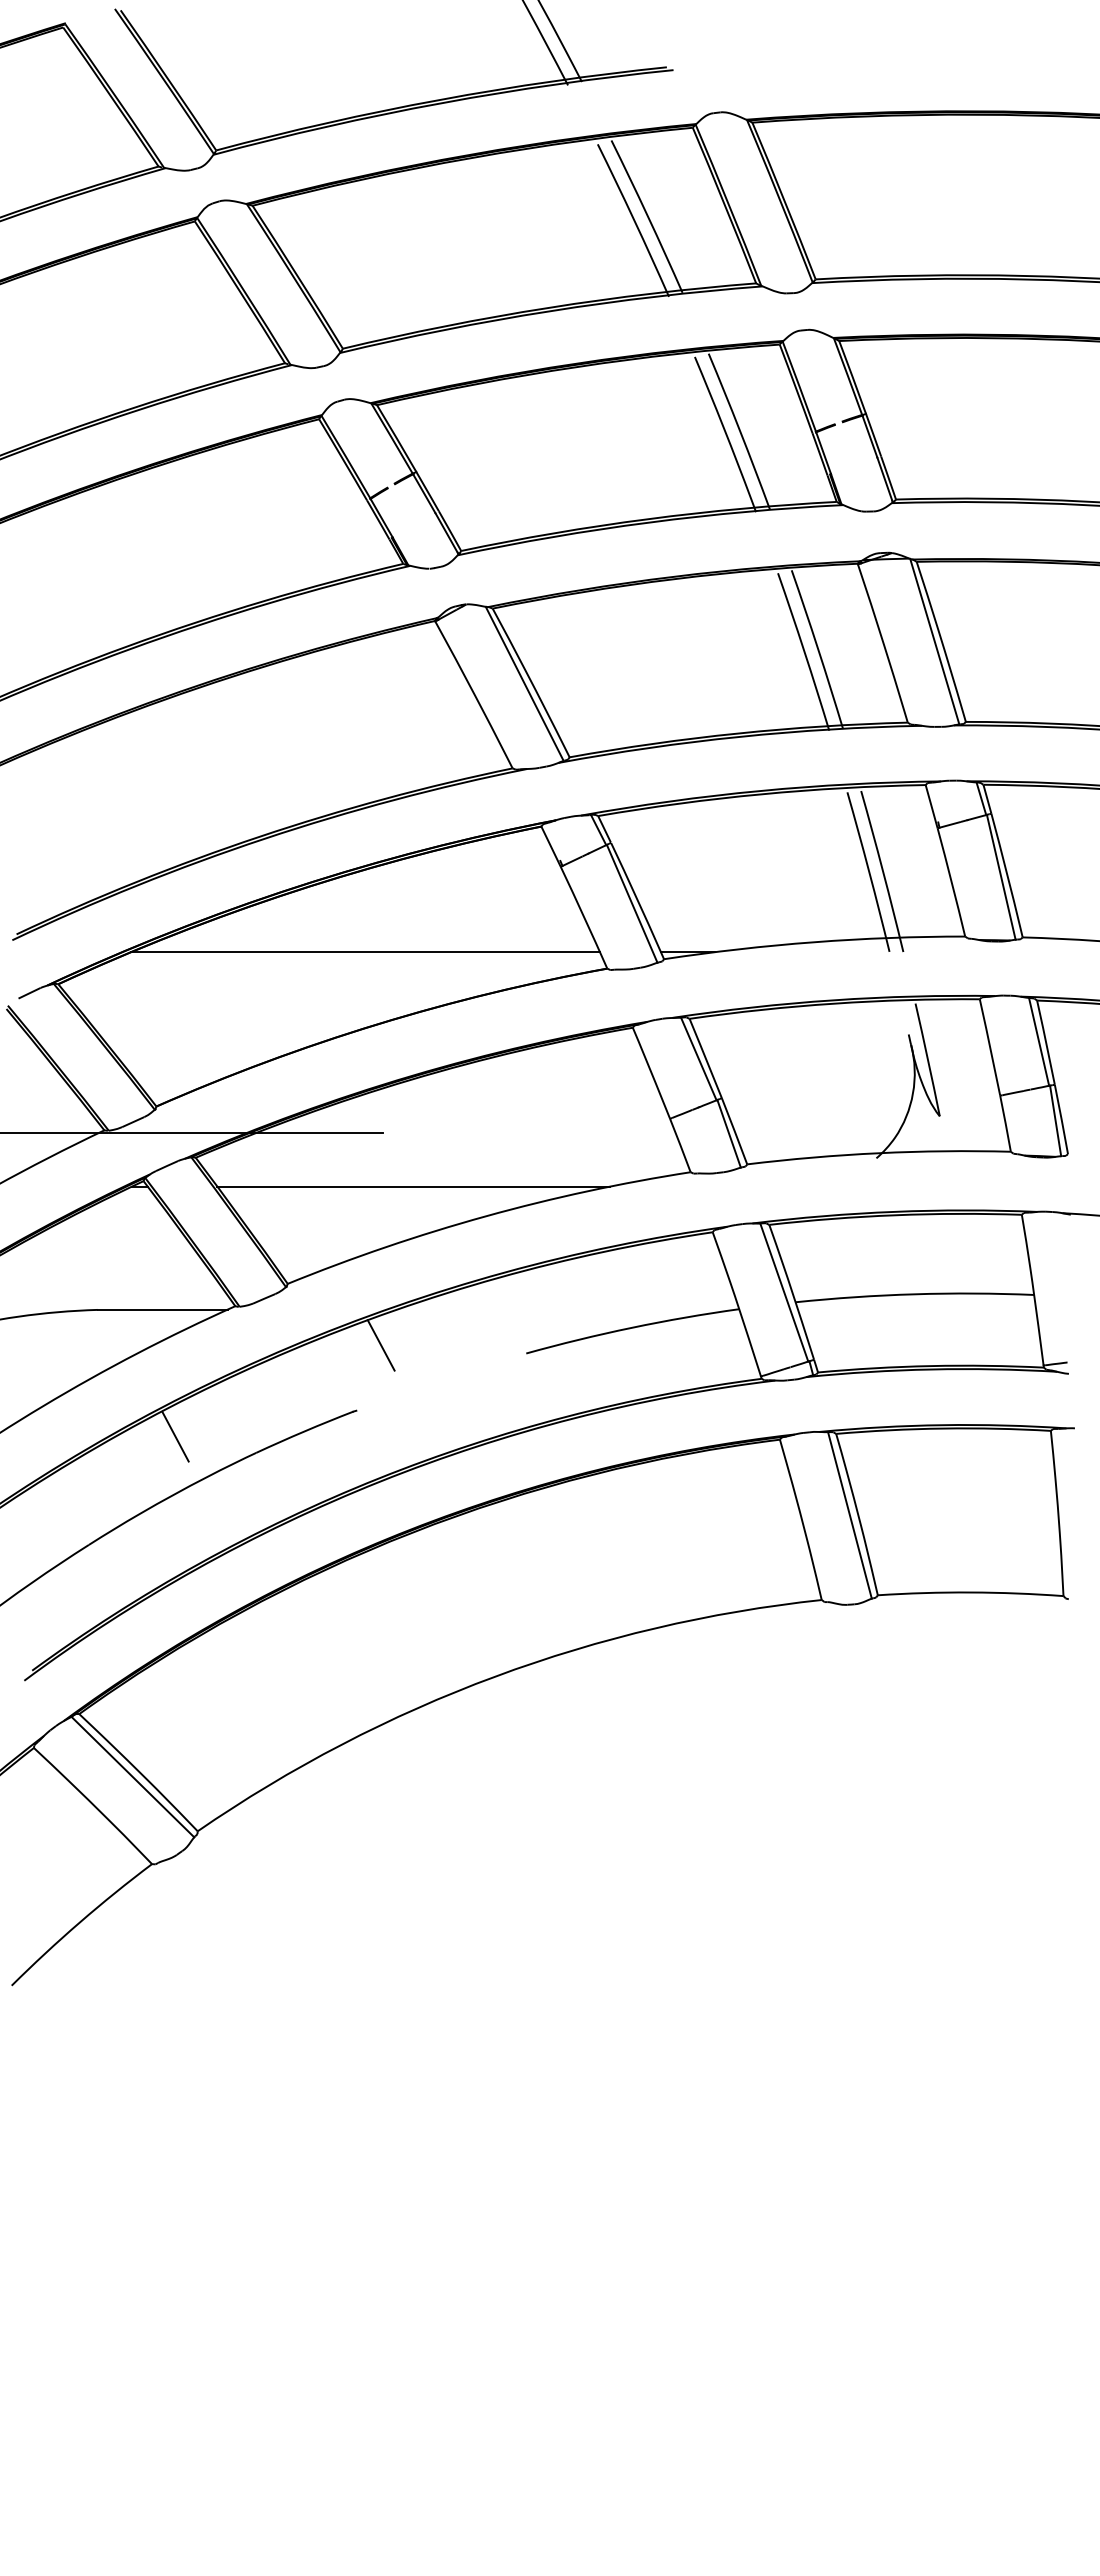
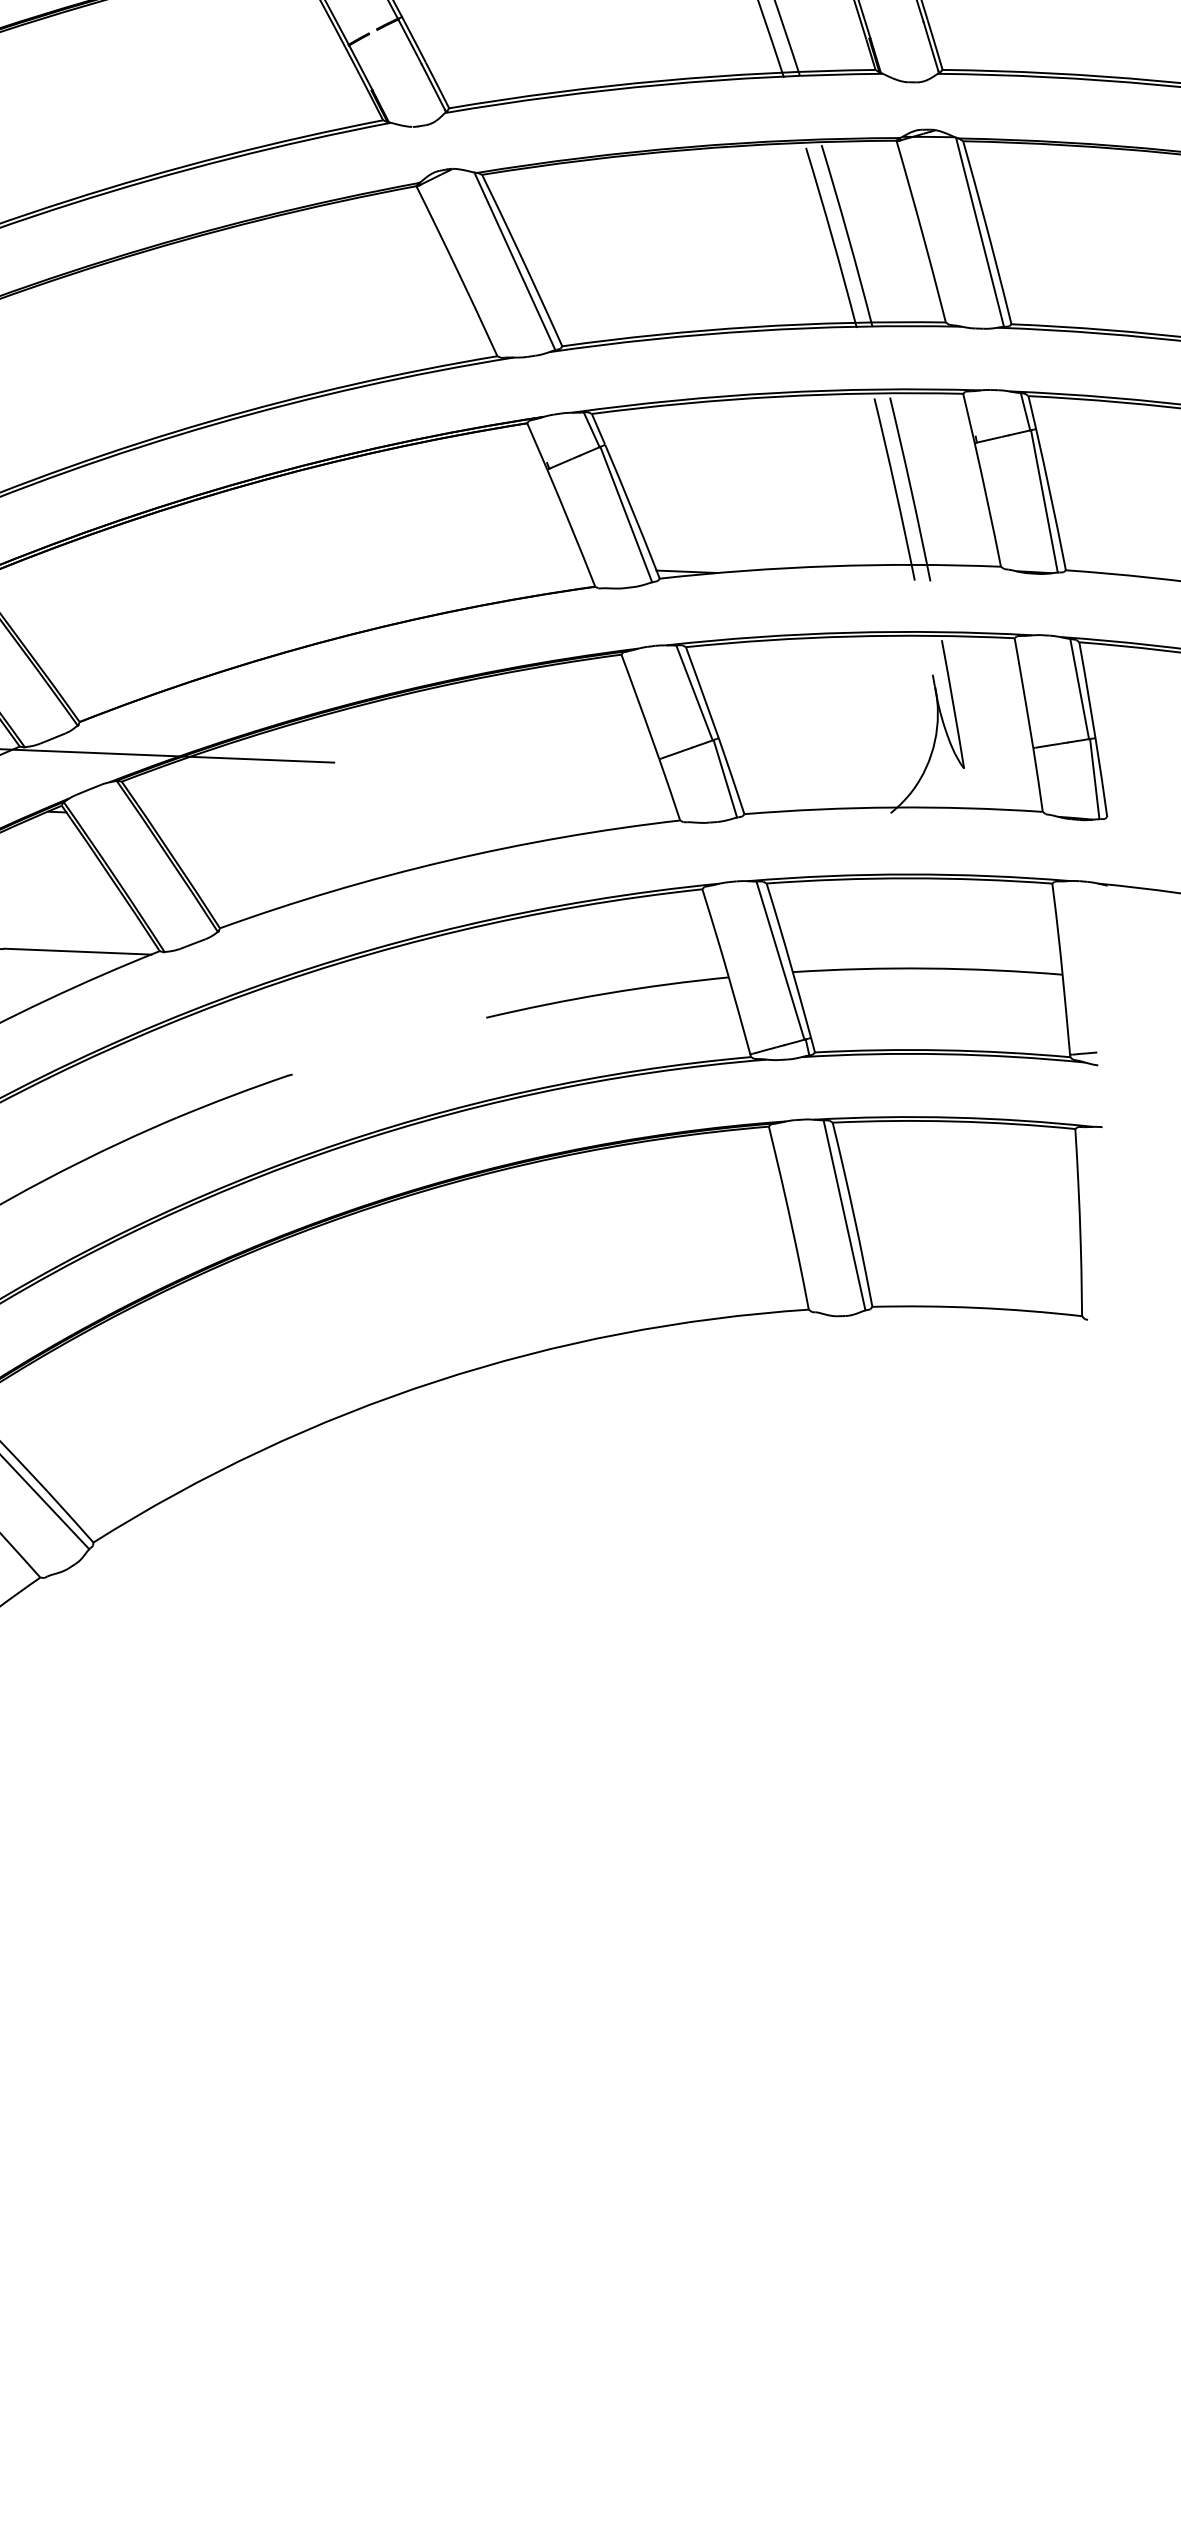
line: (365, 952) -> (322, 557), removed
line: (413, 1186) -> (366, 824), removed
line: (380, 1345) -> (321, 1002), removed
line: (175, 1436) -> (86, 1095), removed

